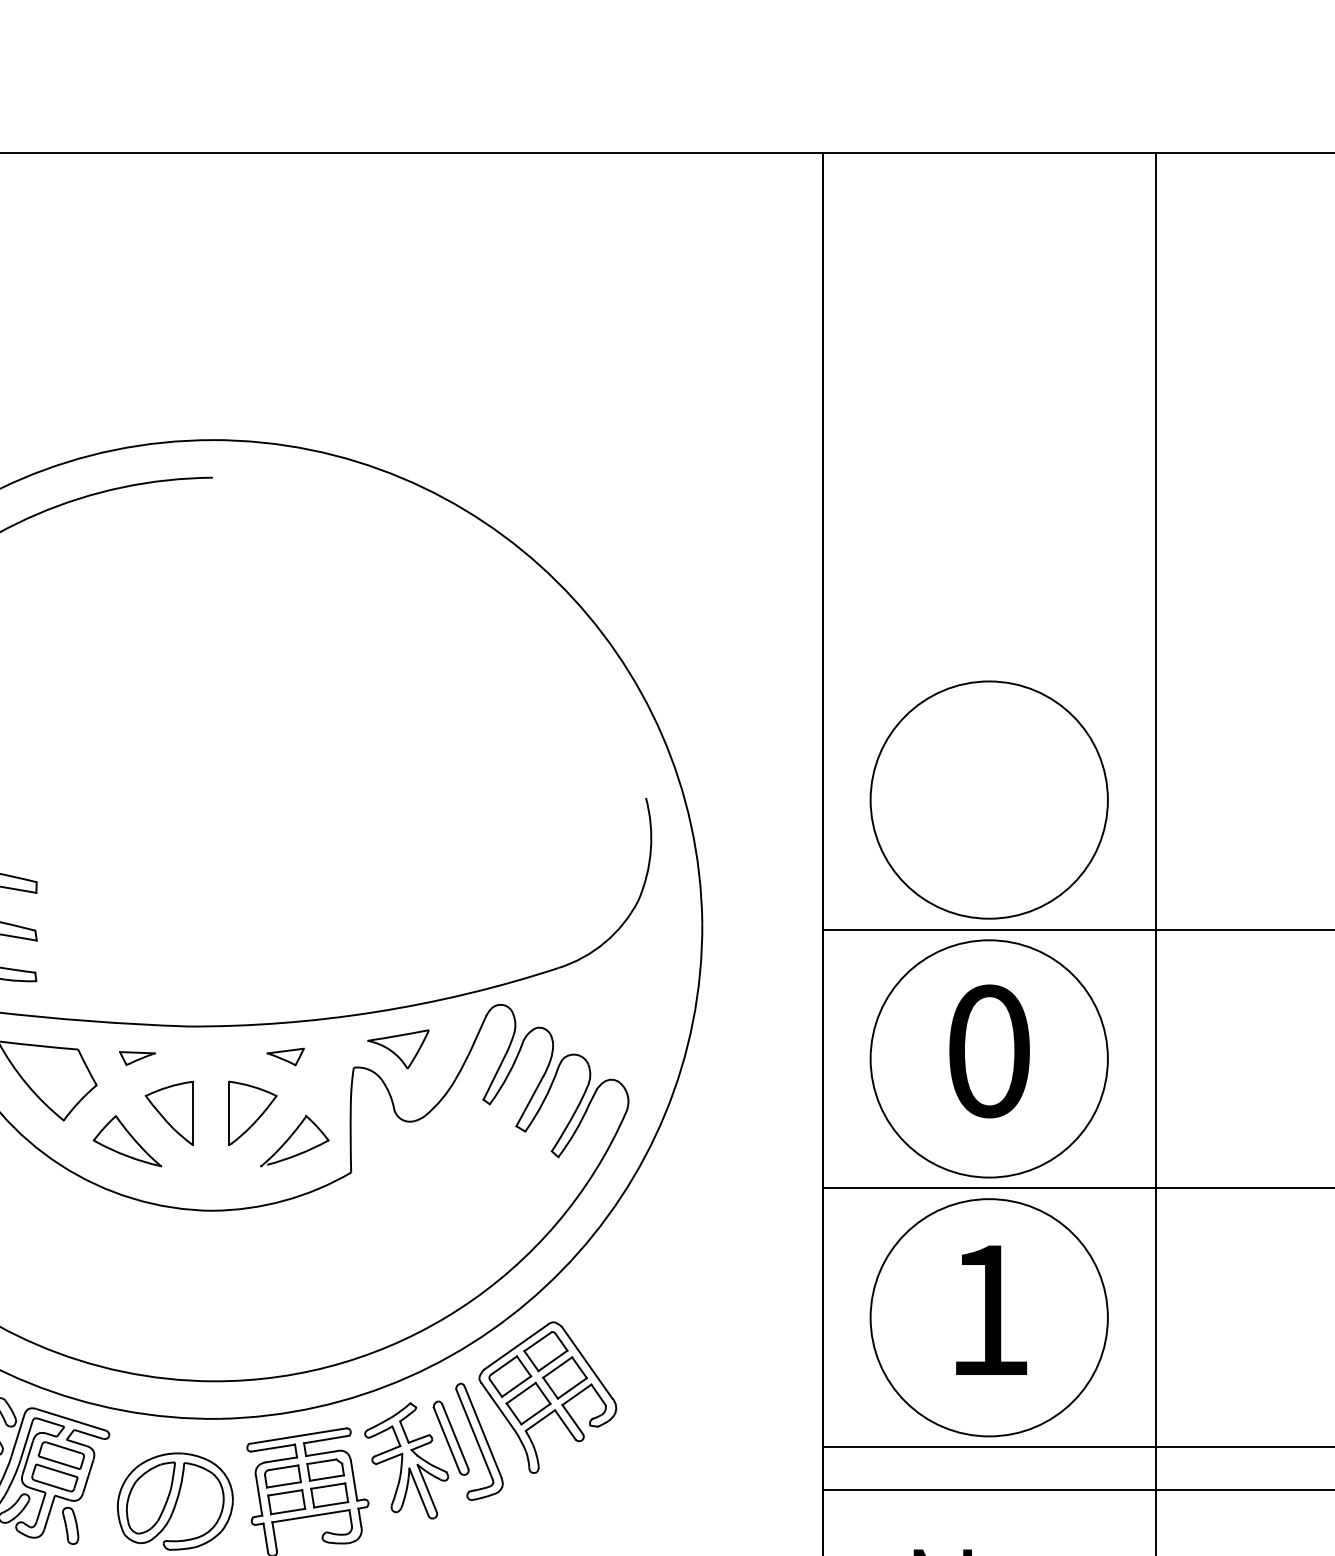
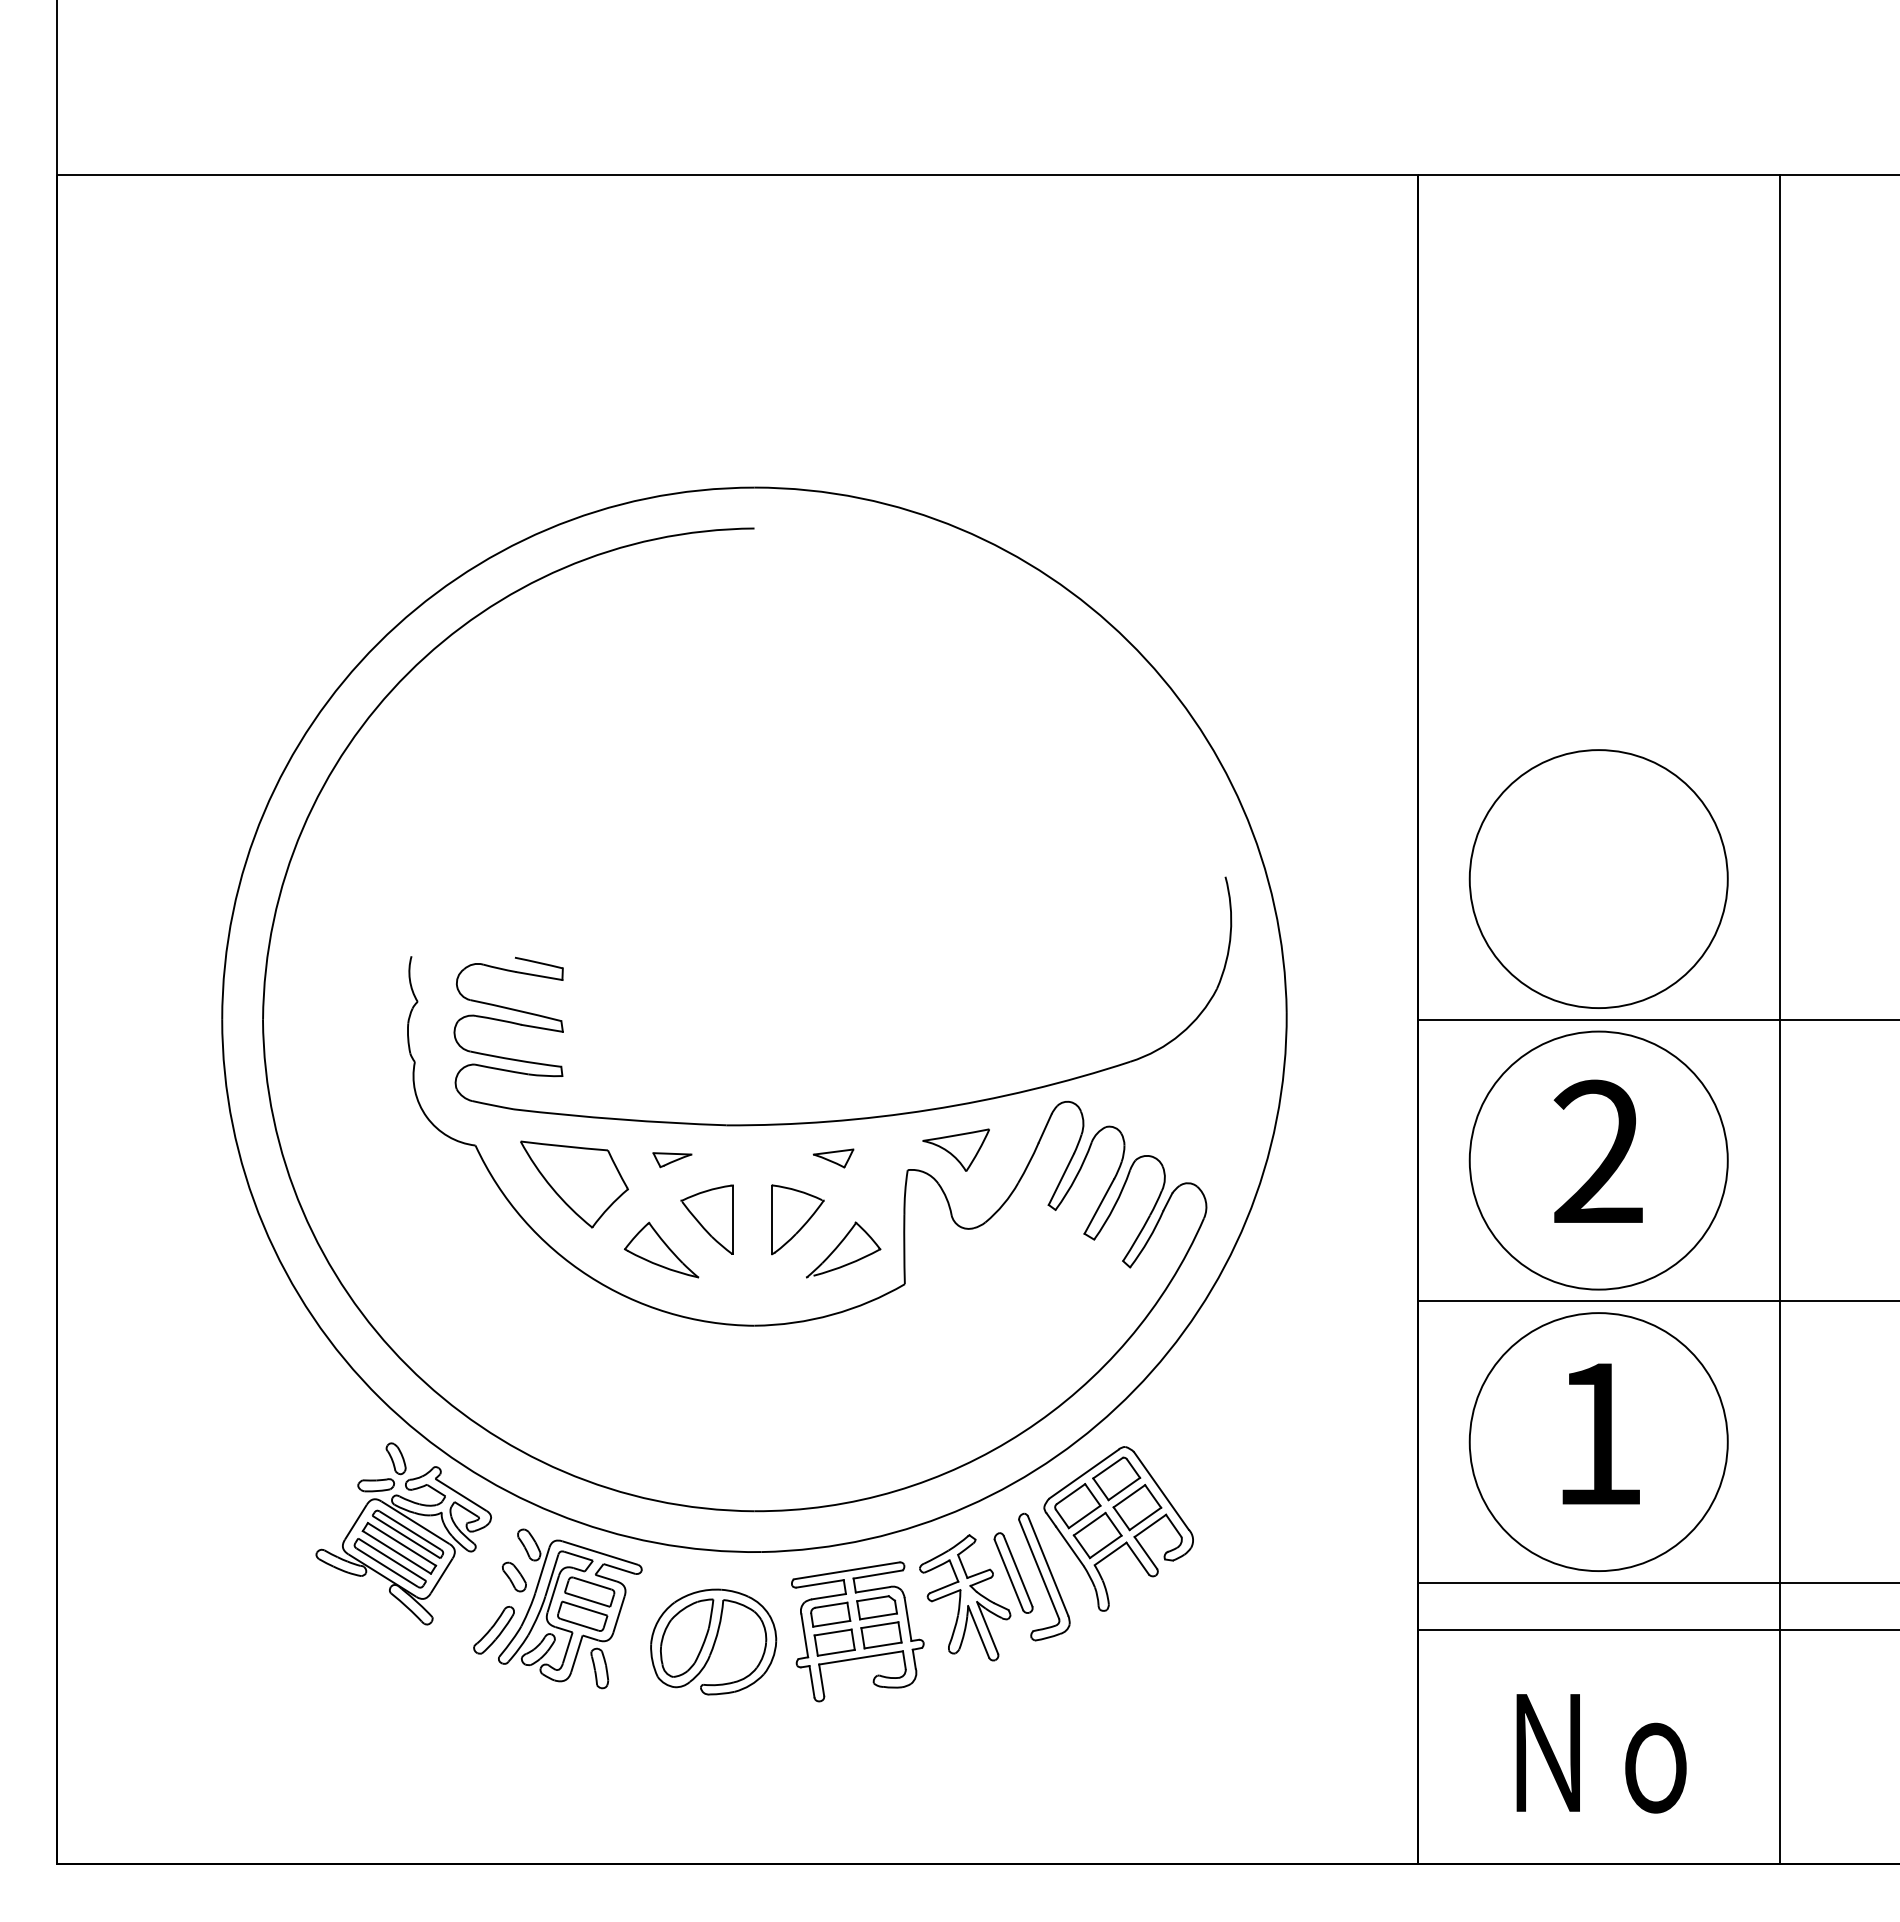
text: (988, 1051) -> (1597, 1152), 0 -> 2

